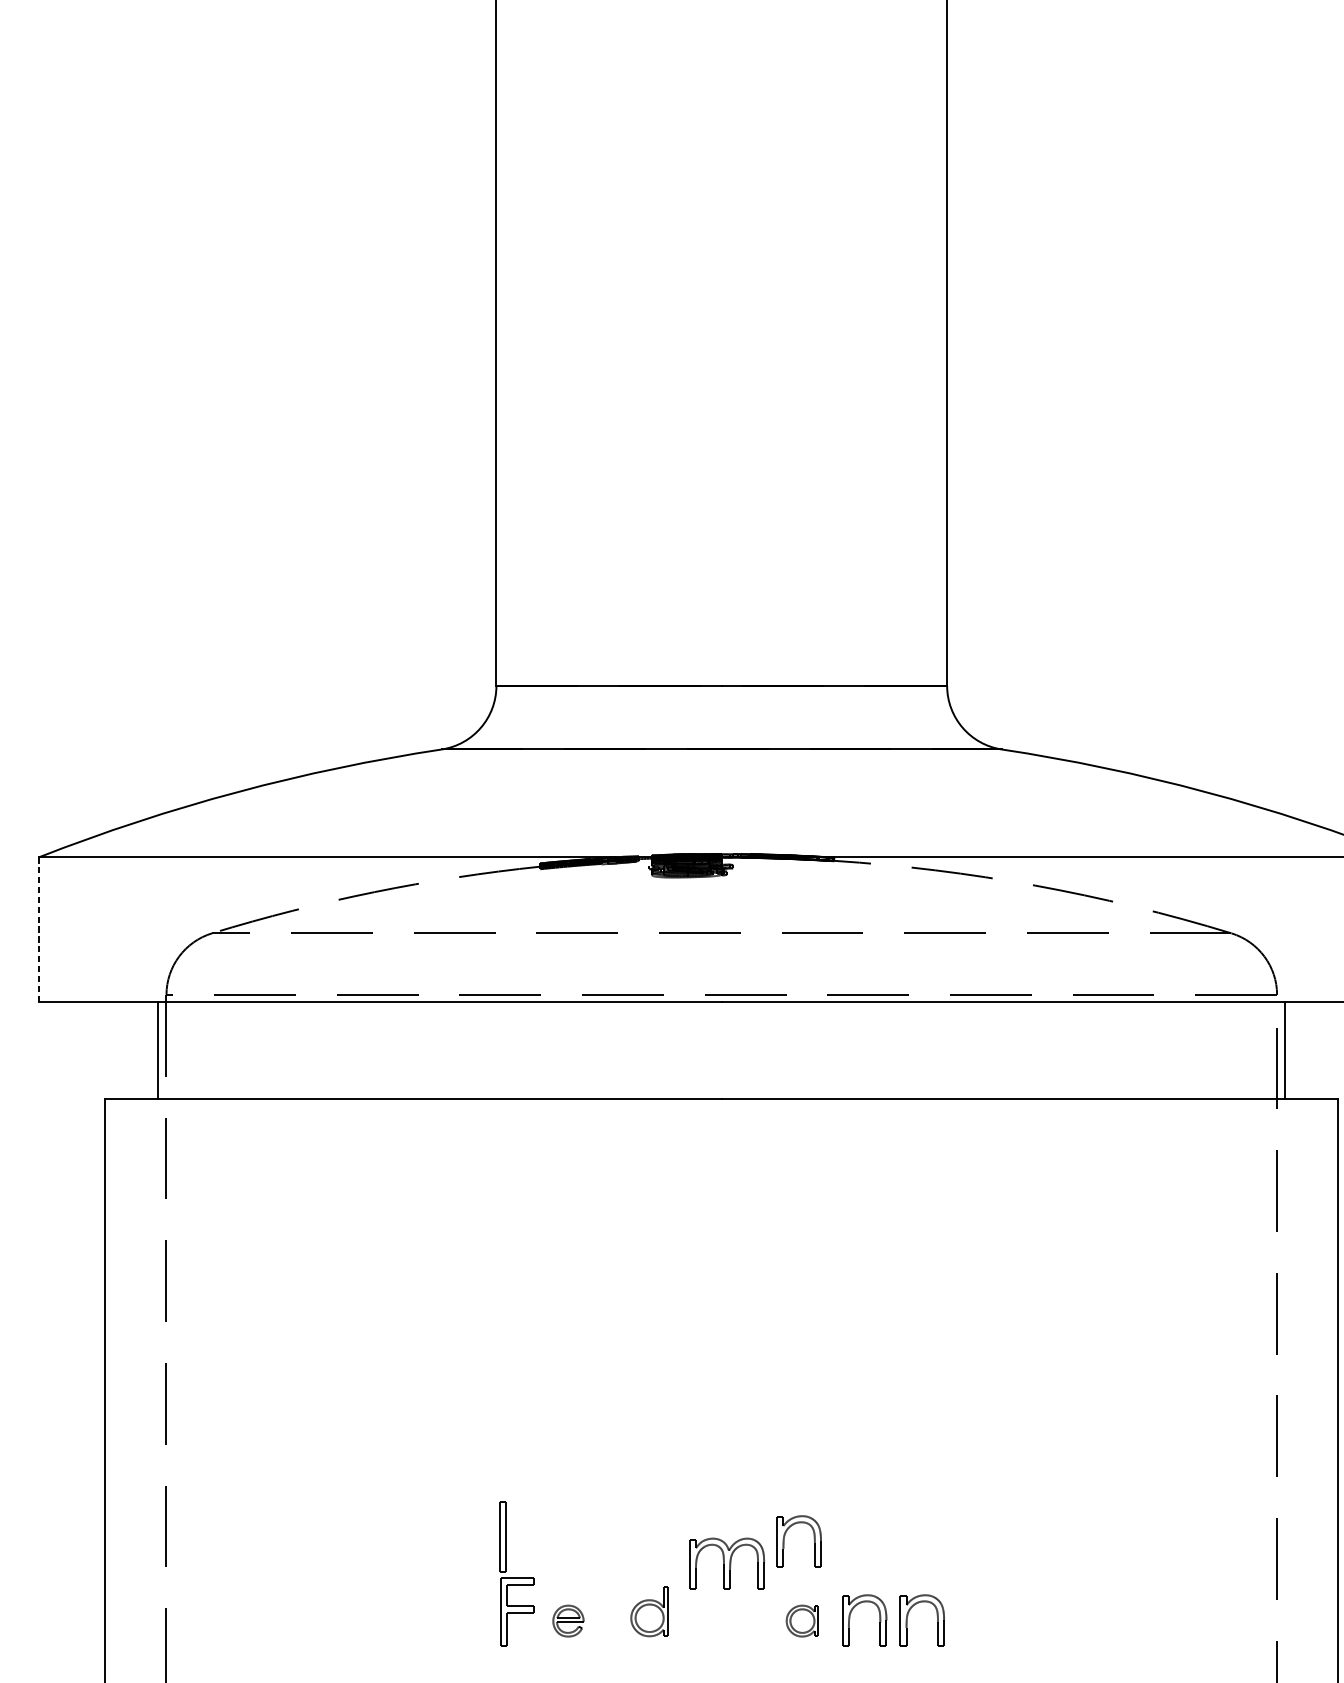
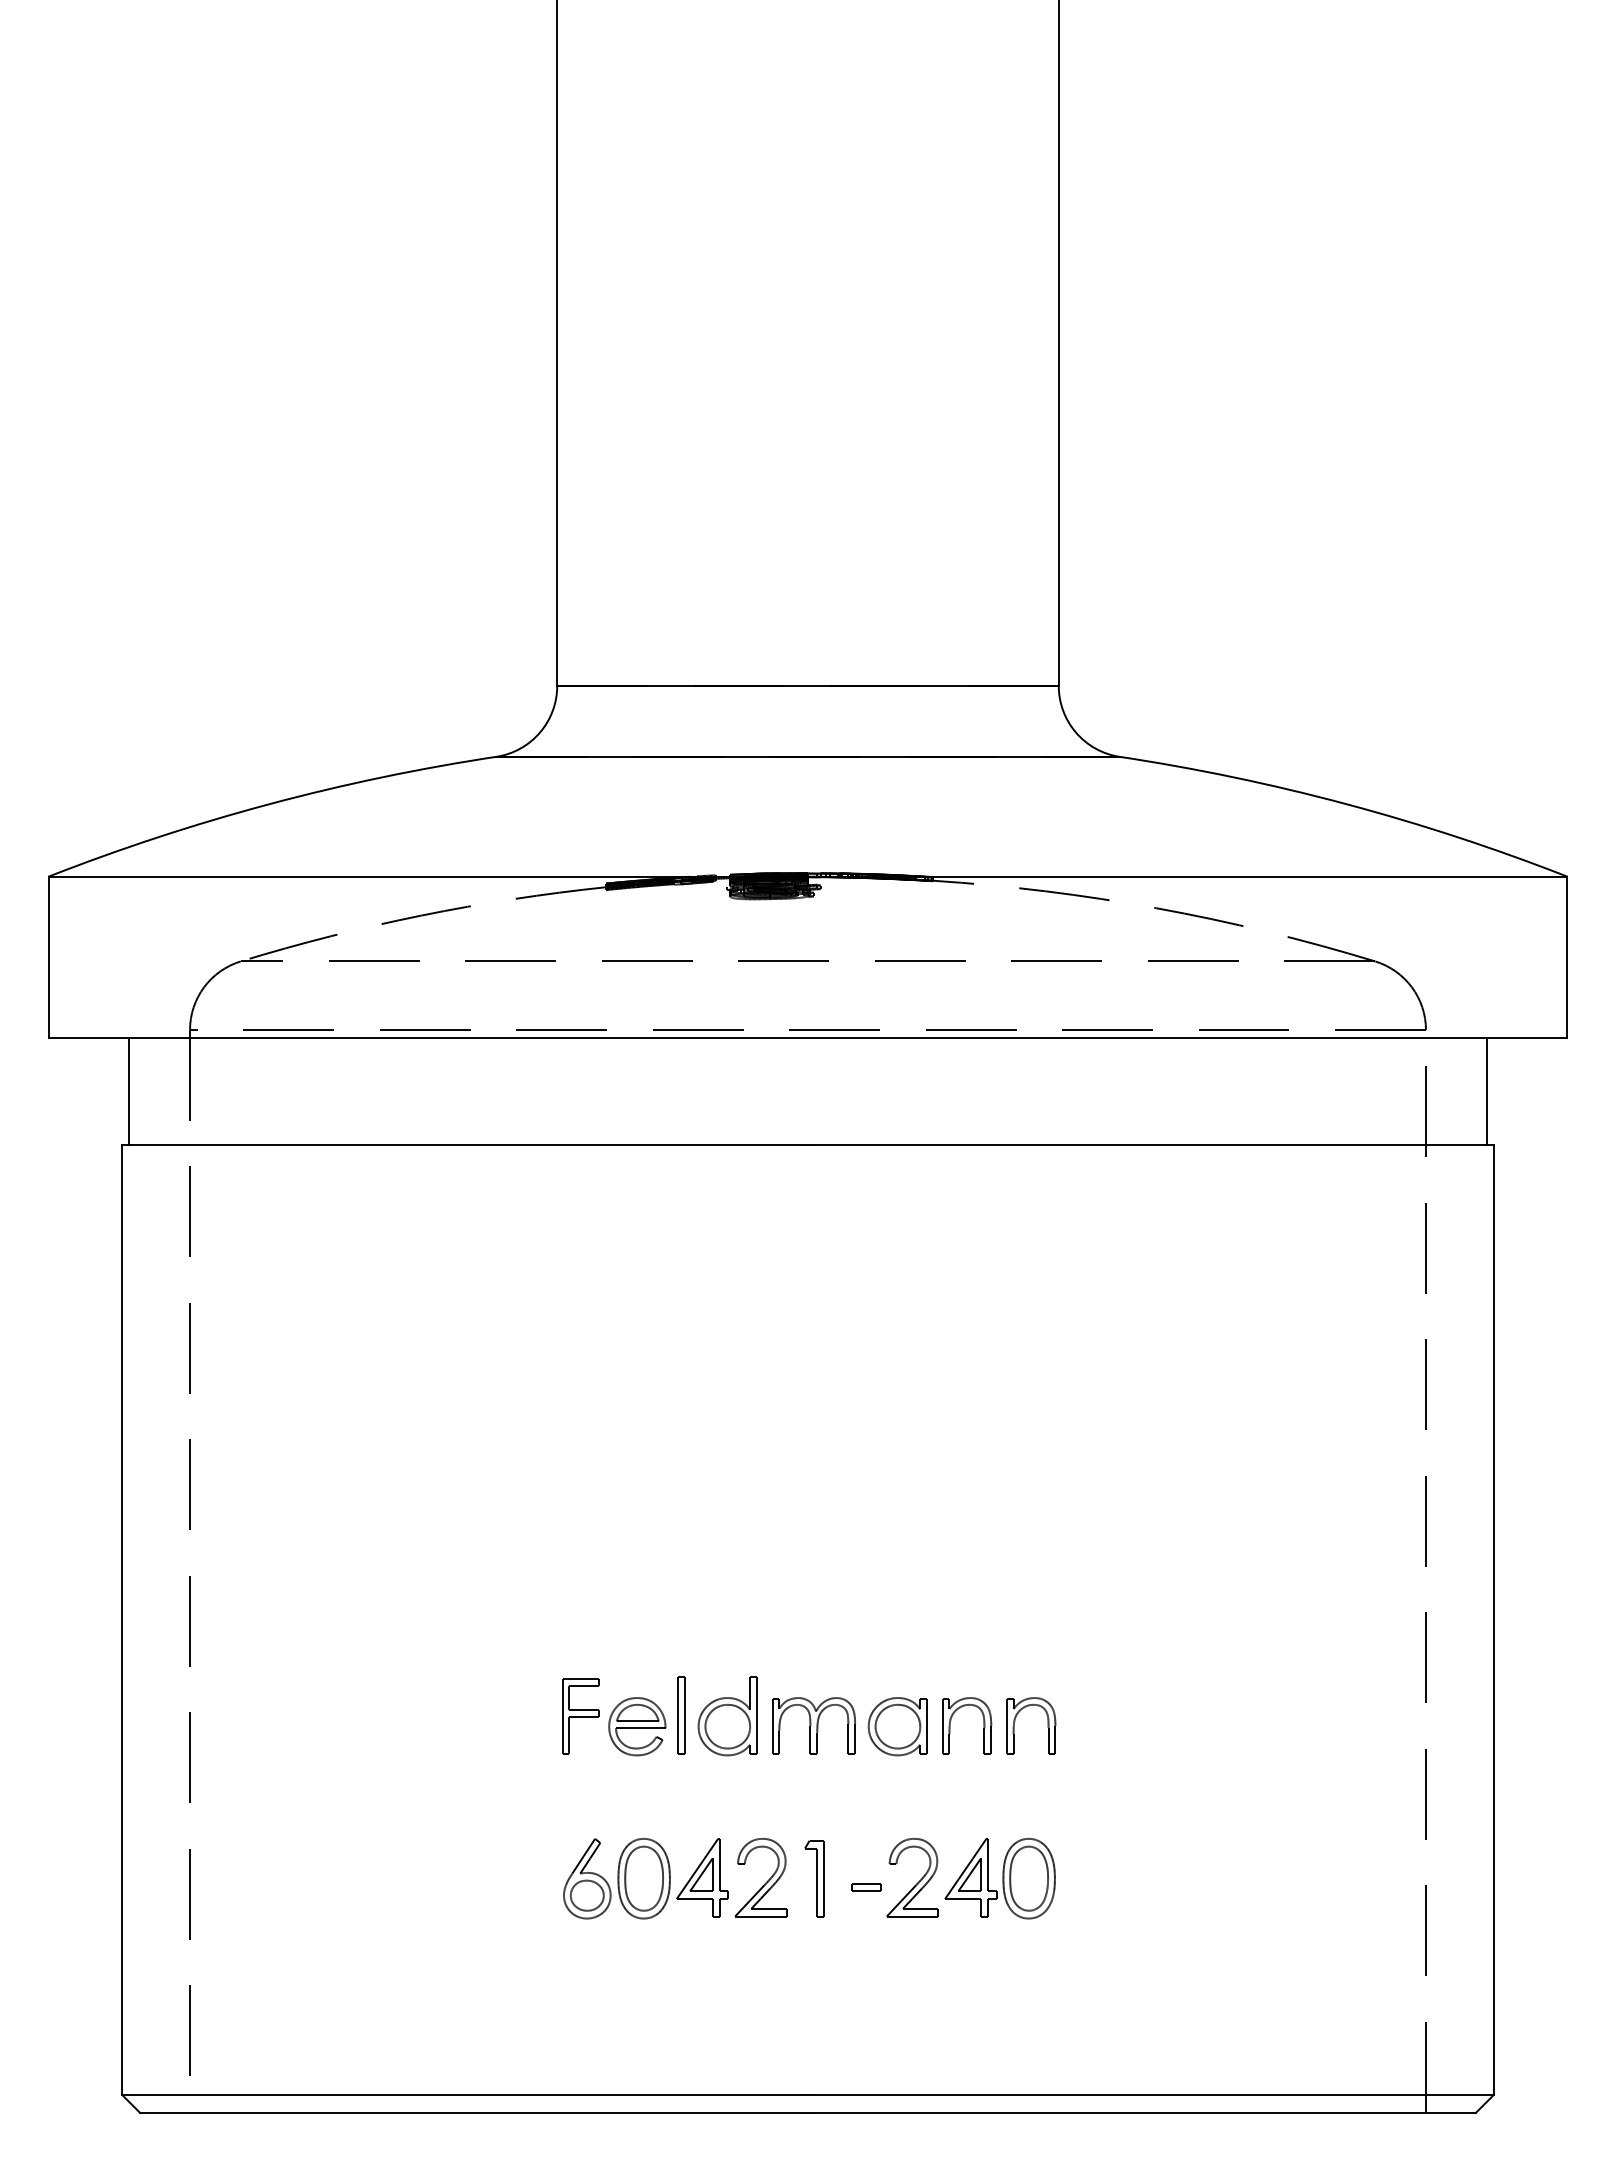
line: (39, 929) -> (48, 957), dashed -> solid
line: (157, 1050) -> (129, 1091), moved
line: (1284, 1050) -> (1486, 1091), moved
part: (502, 1537) -> (681, 1715), moved
part: (813, 1540) -> (910, 1637), removed
part: (726, 1563) -> (813, 1725), moved
part: (649, 1611) -> (727, 1716), size x1.43
part: (568, 1620) -> (637, 1726), size x1.67
part: (802, 1620) -> (897, 1726), size x1.67

